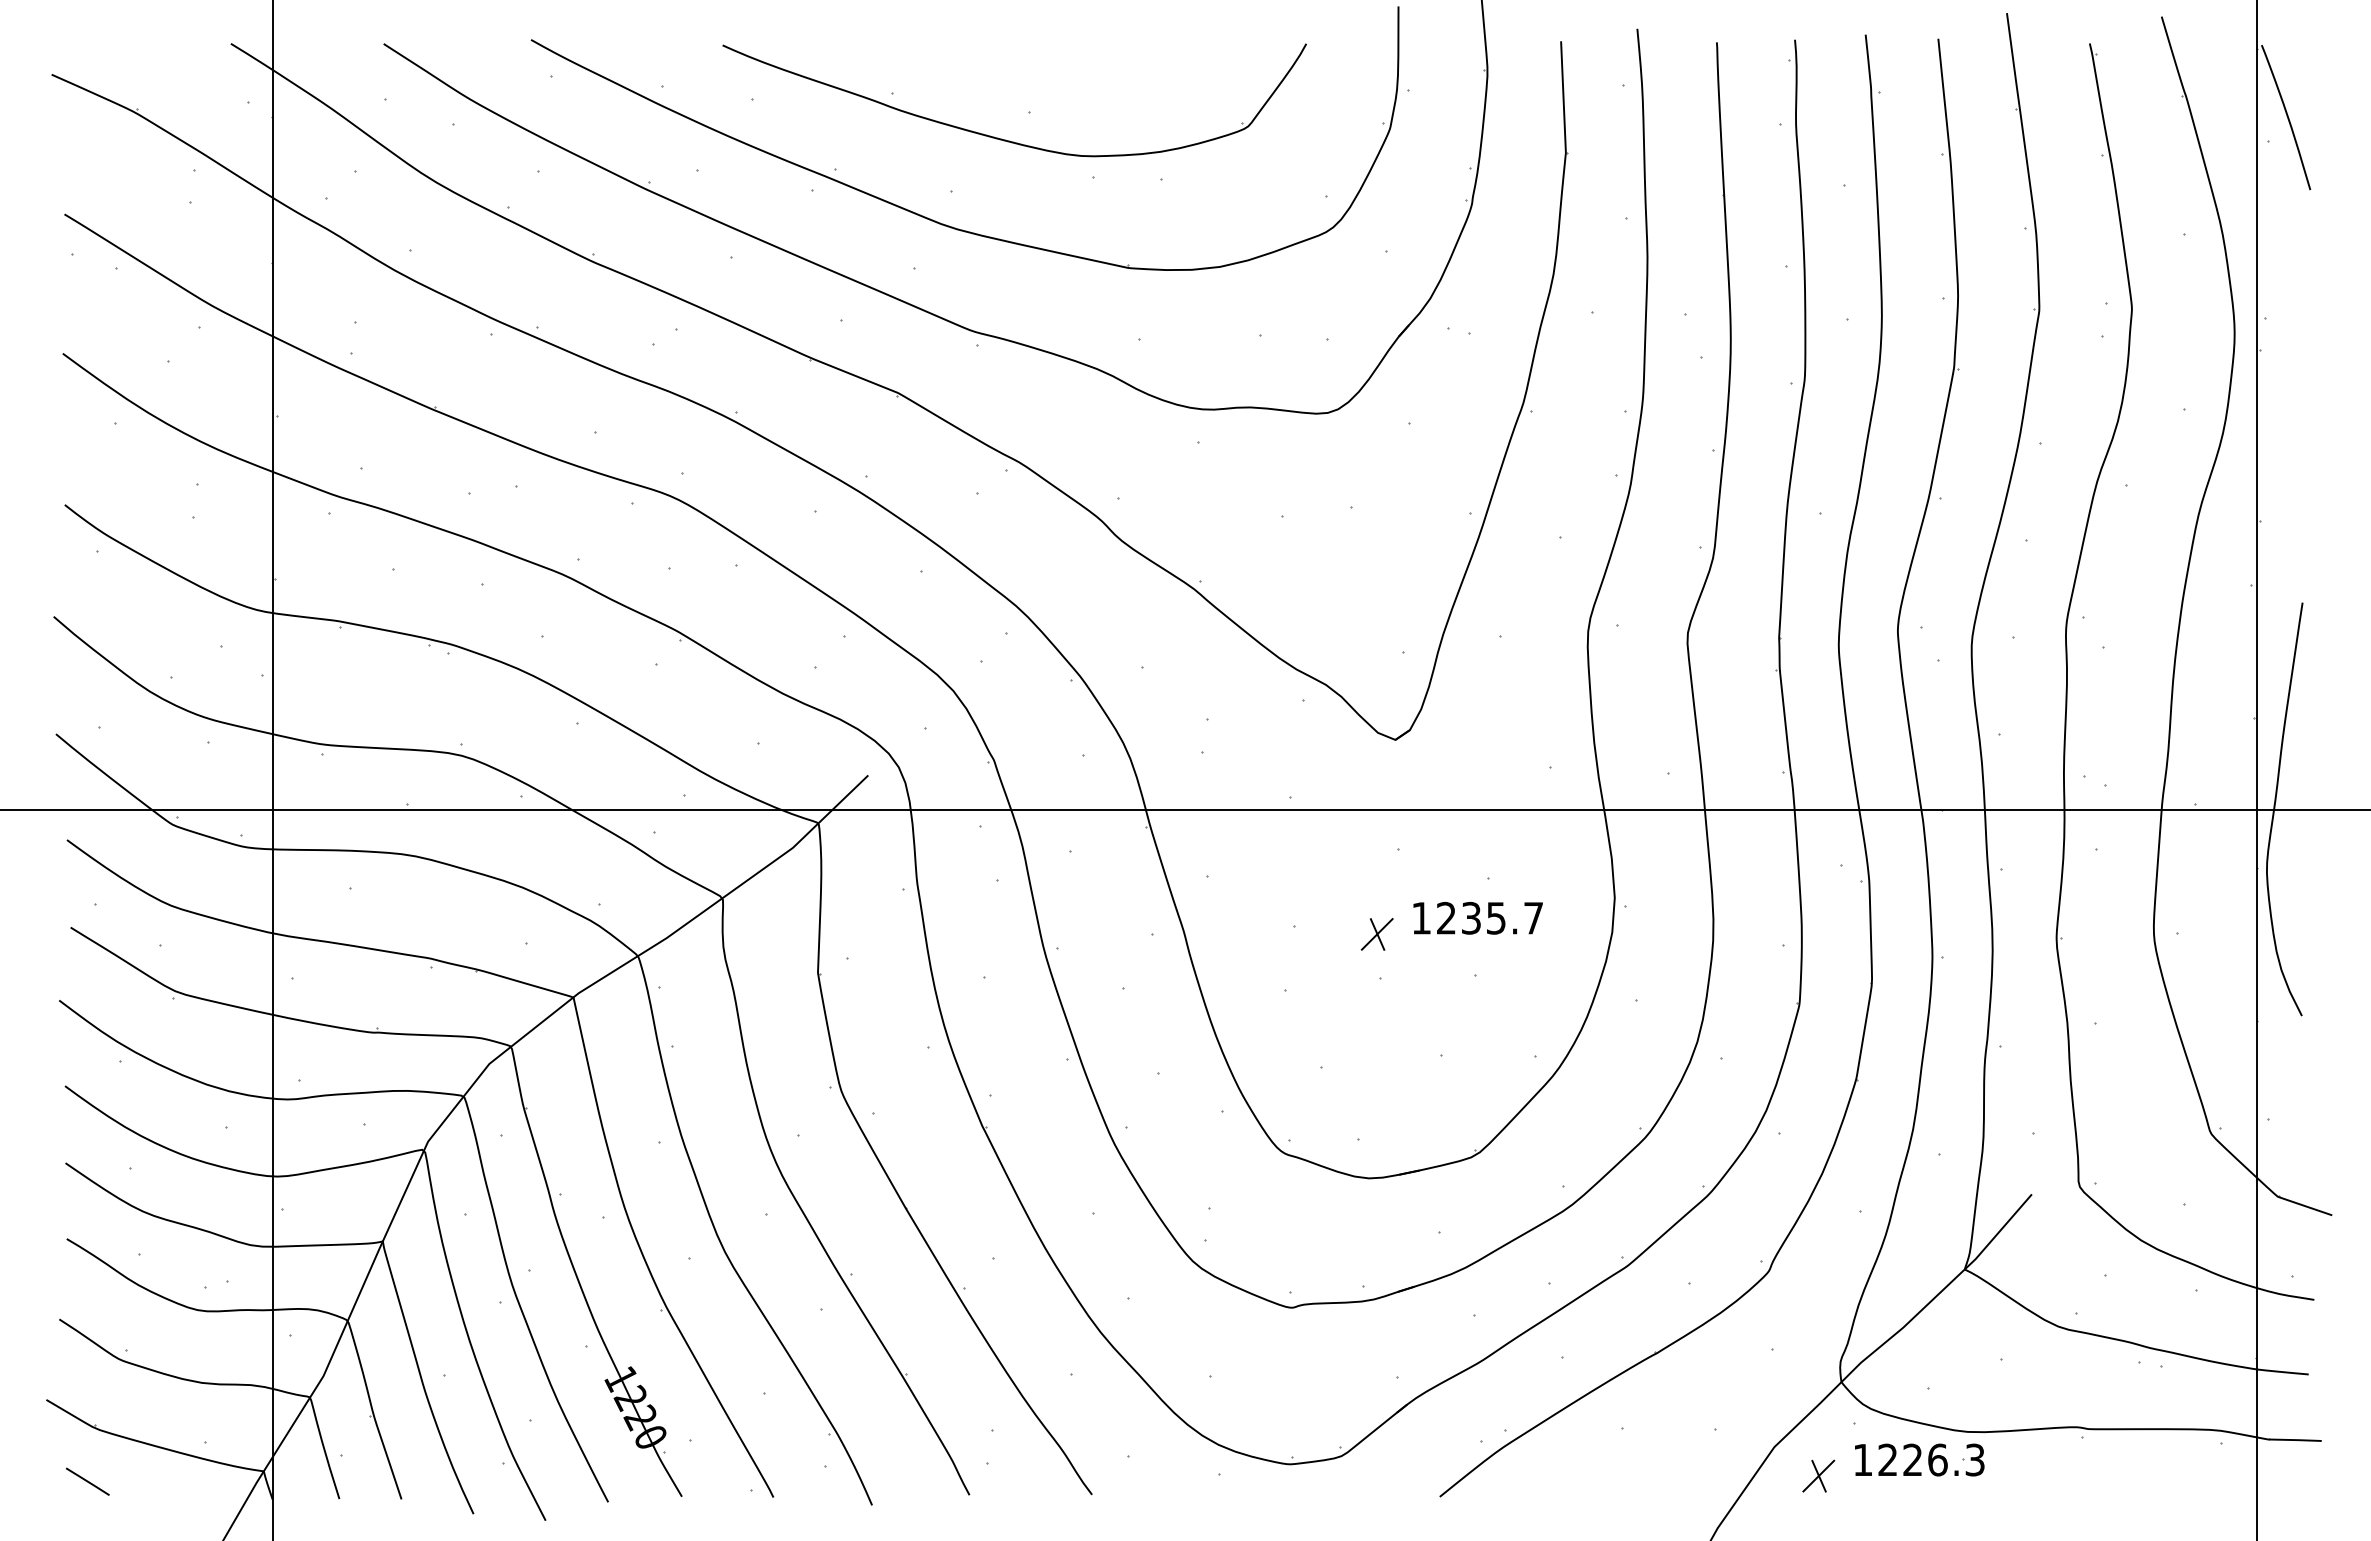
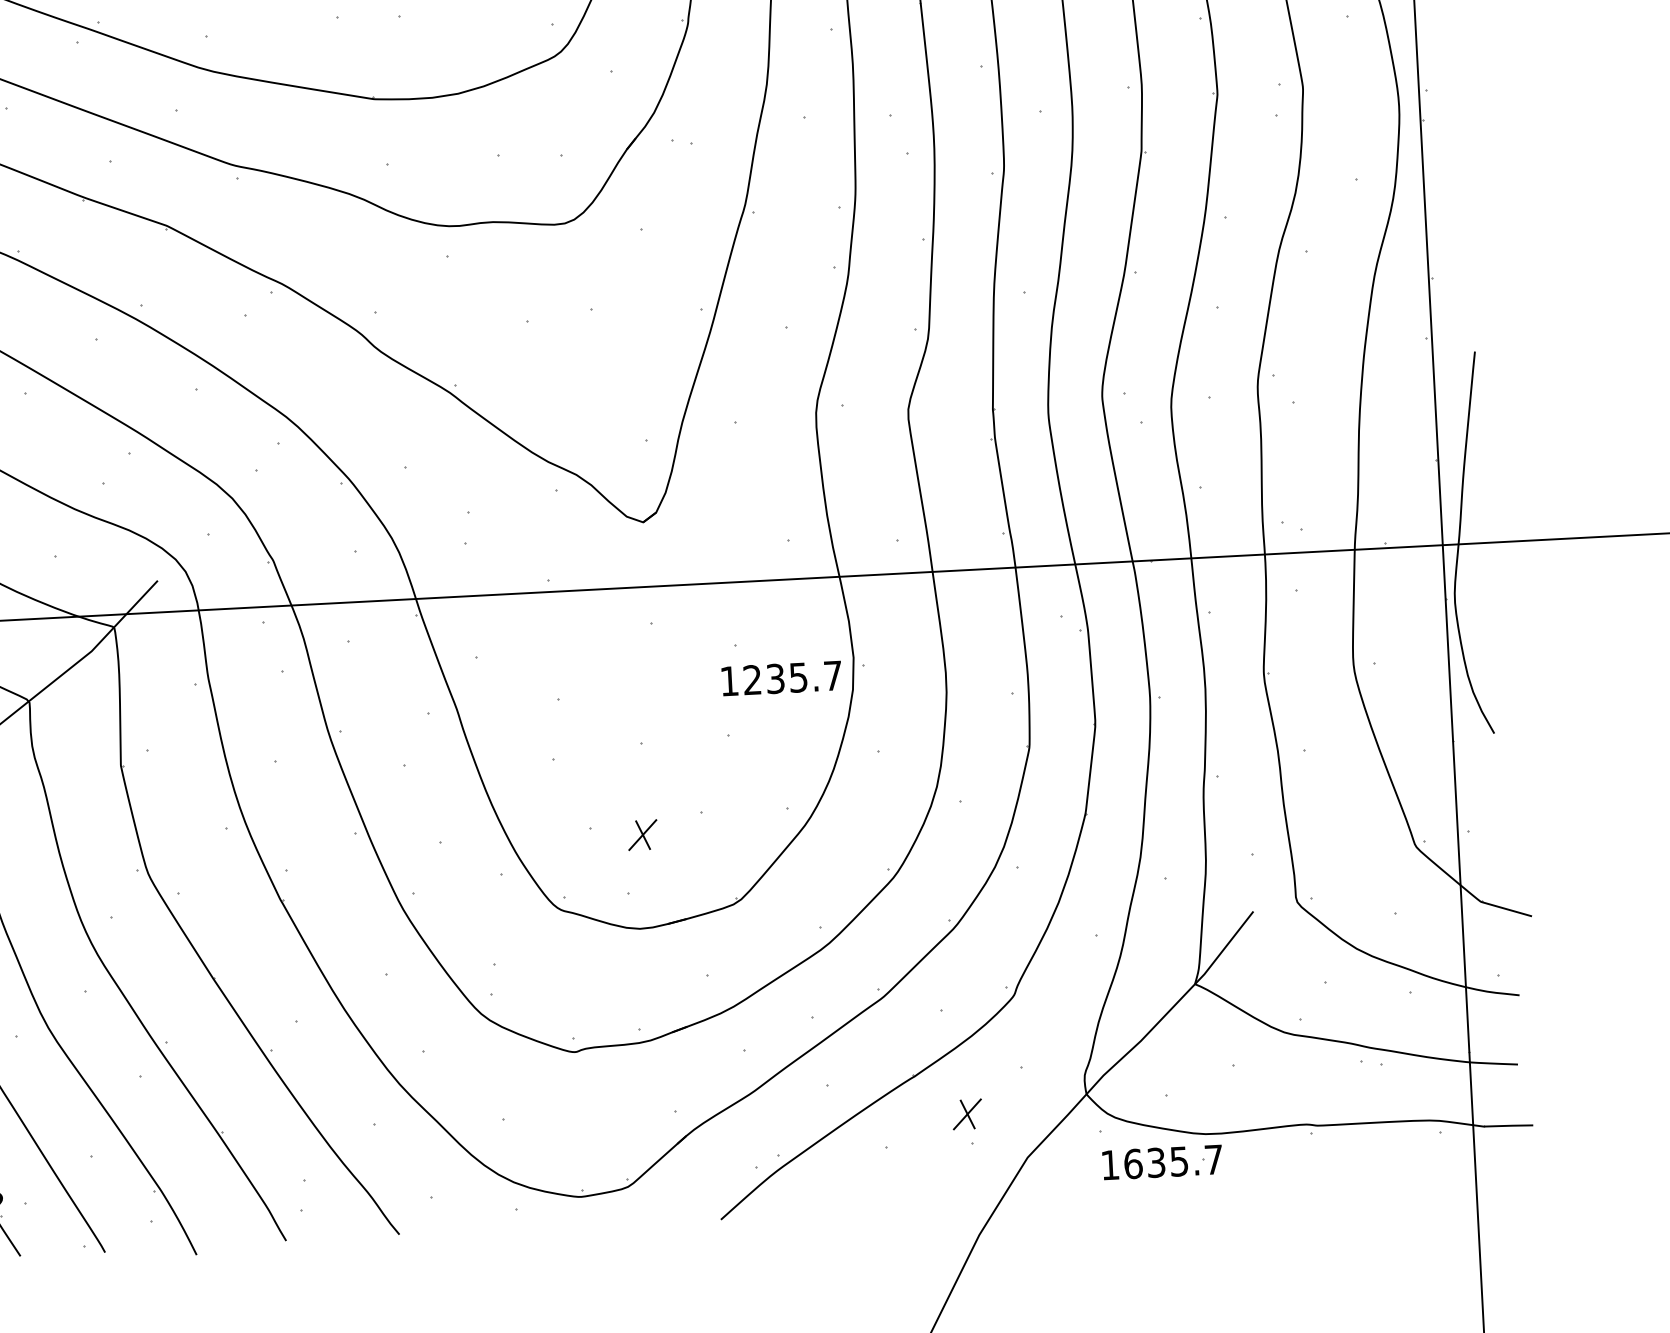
text: (1477, 918) -> (781, 678), moved
part: (1376, 934) -> (642, 835), moved
text: (1931, 1459) -> (1173, 1161), 1226.3 -> 1635.7
part: (1818, 1475) -> (967, 1113), moved

